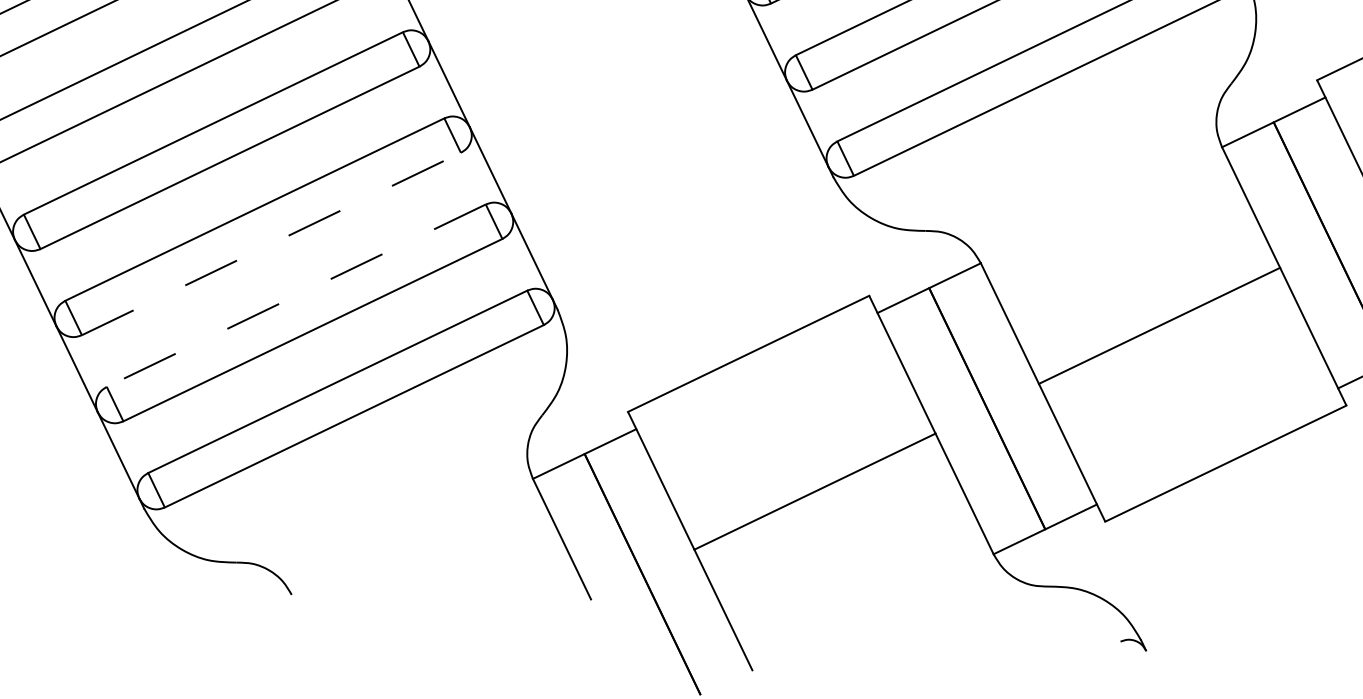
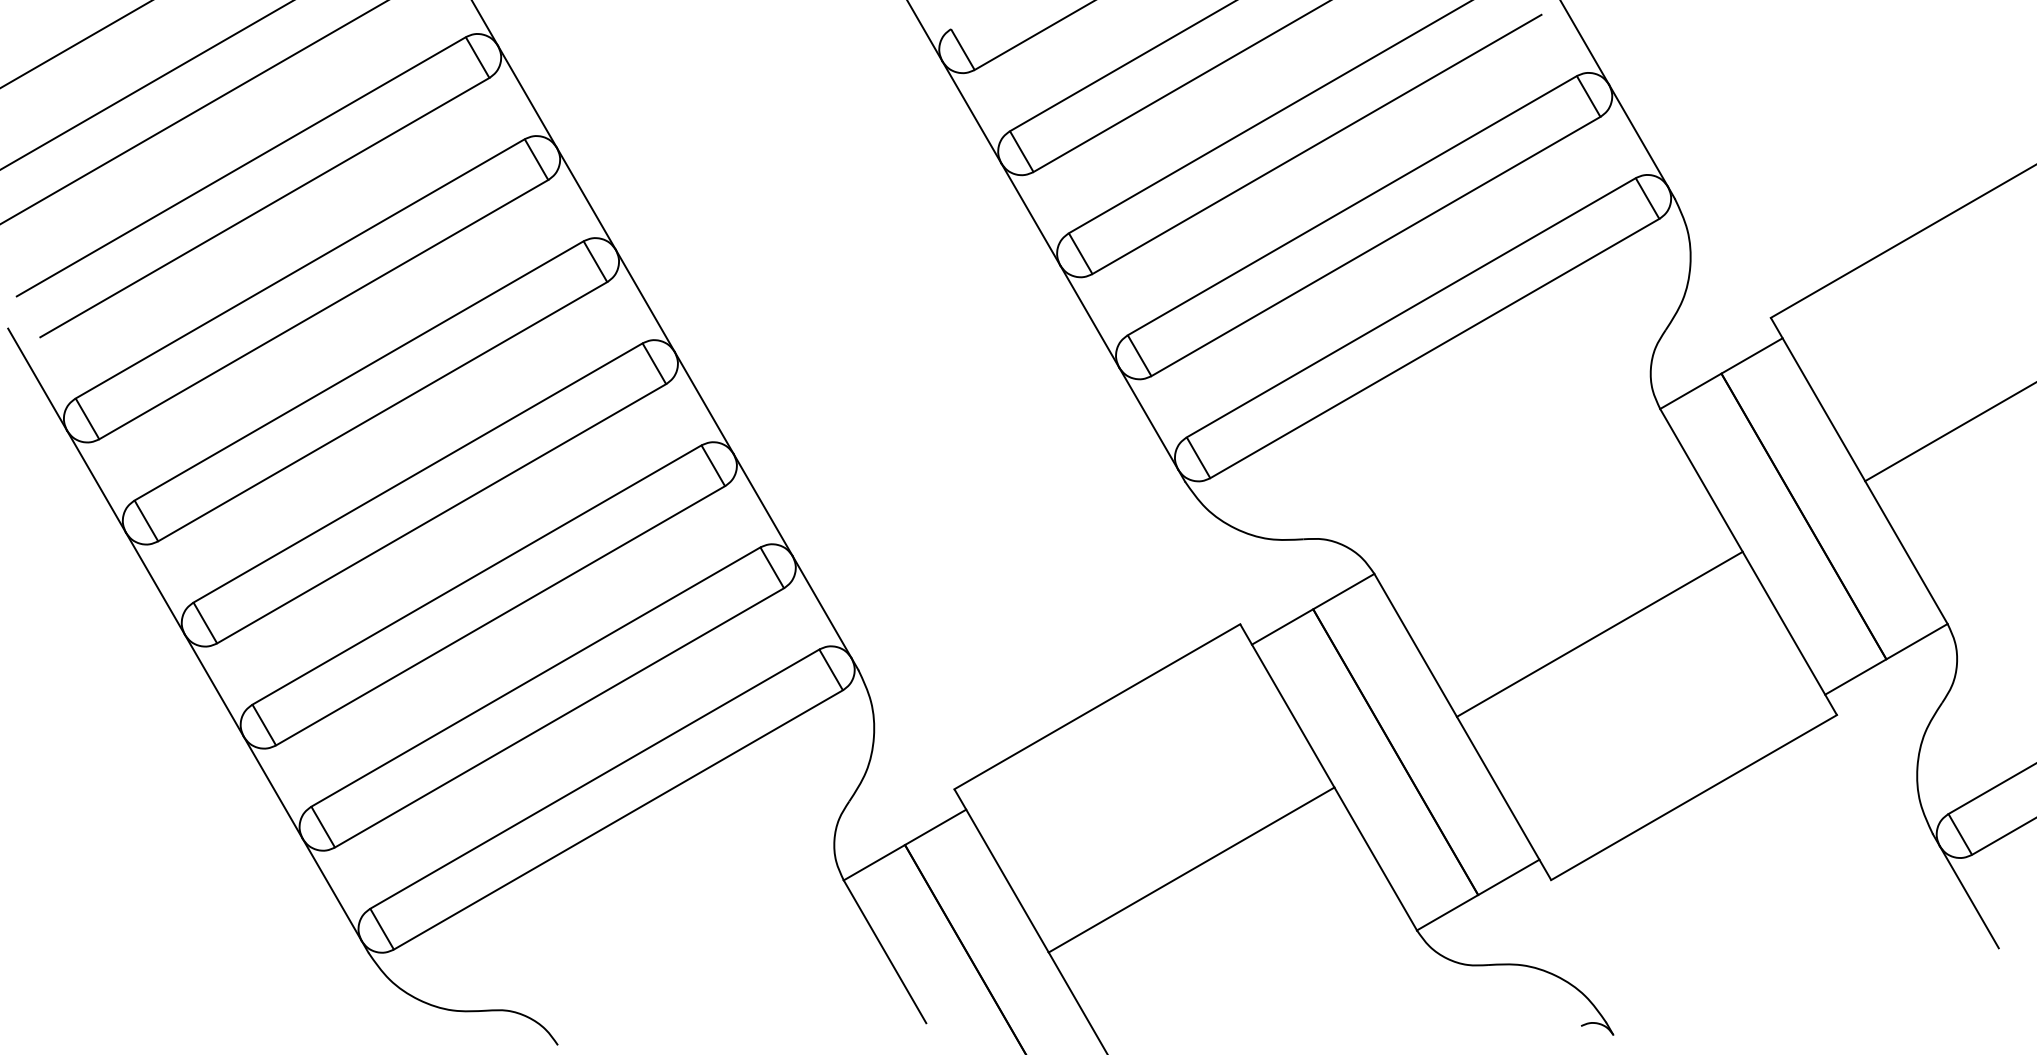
line: (271, 243) -> (500, 615), dashed -> solid
line: (295, 296) -> (535, 677), dashed -> solid

